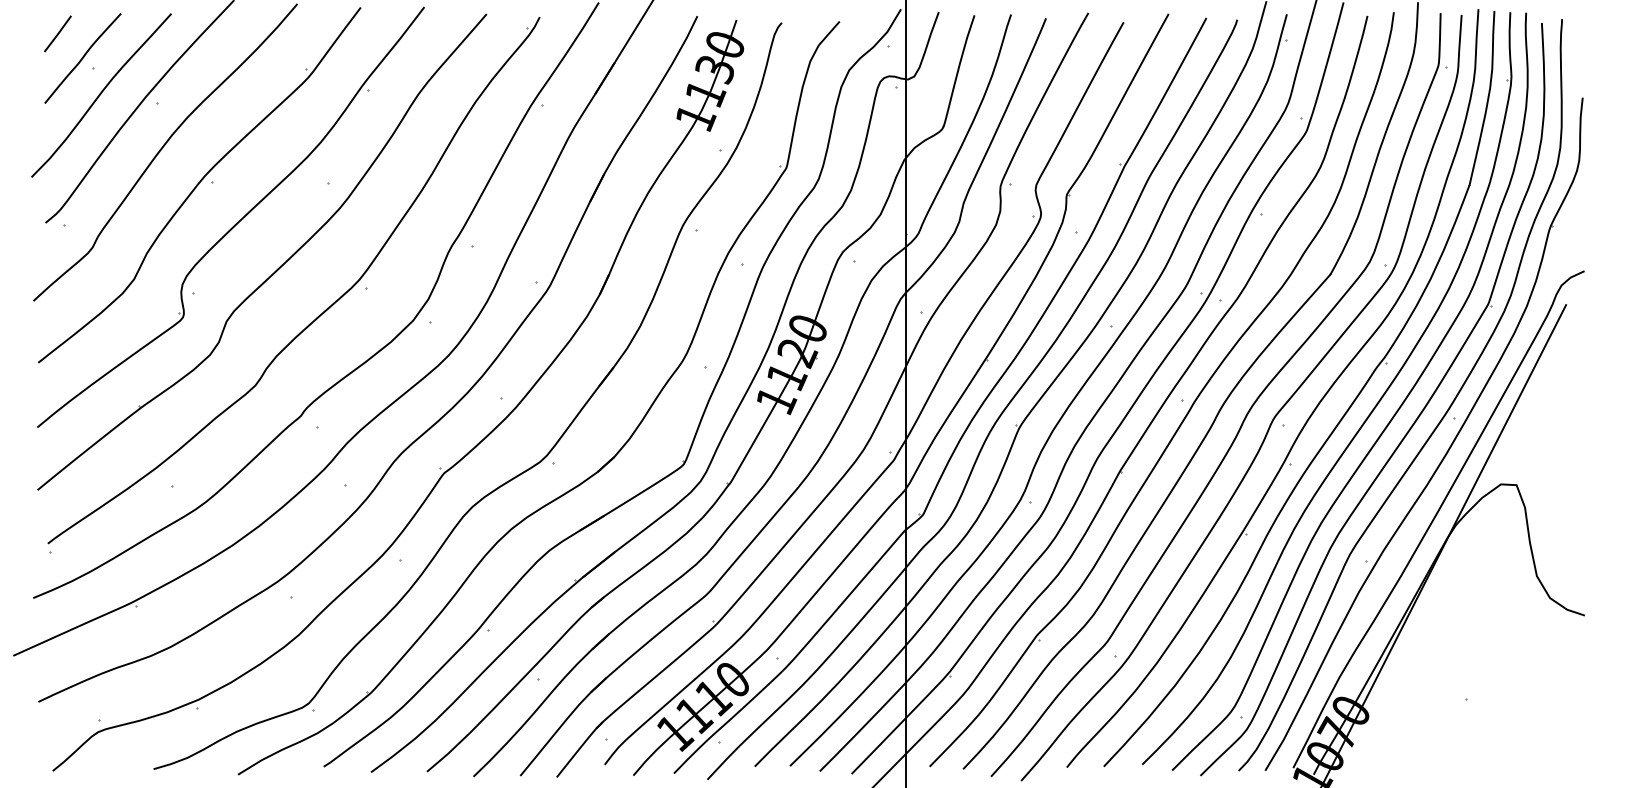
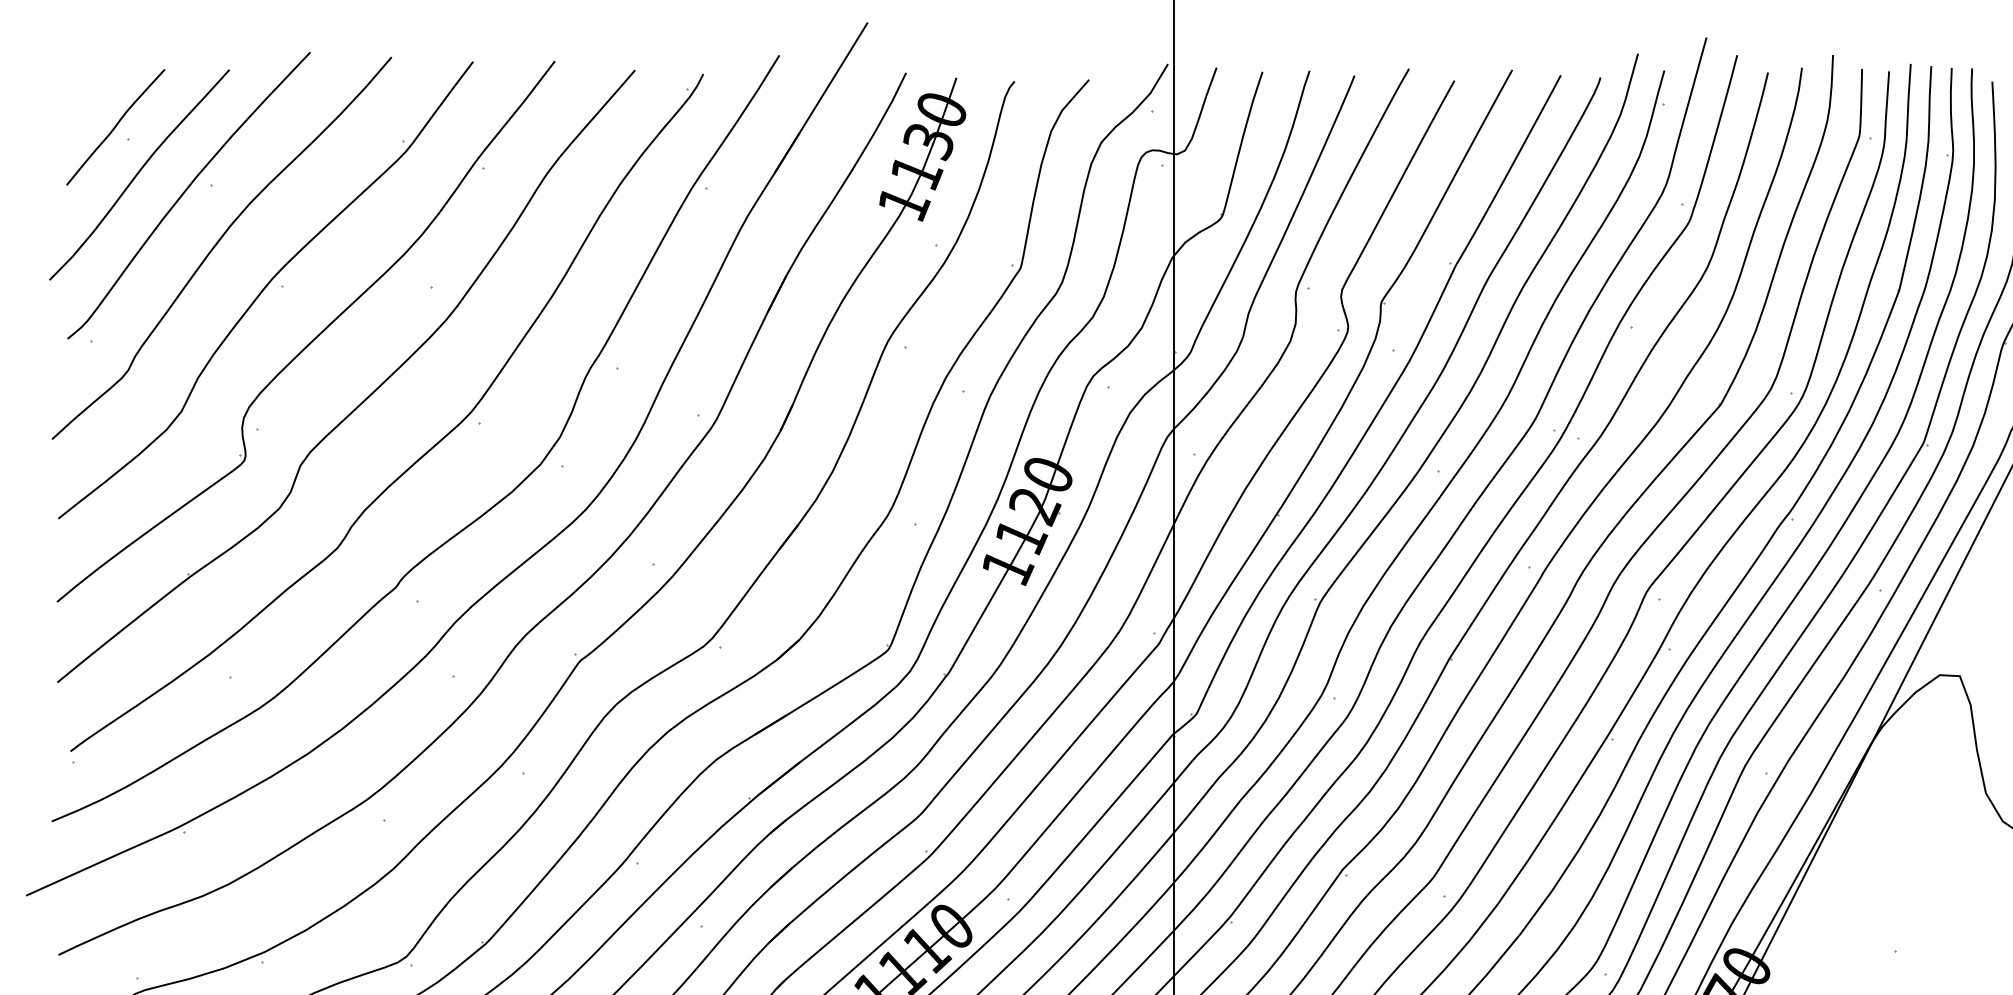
line: (57, 33) -> (82, 95), removed

